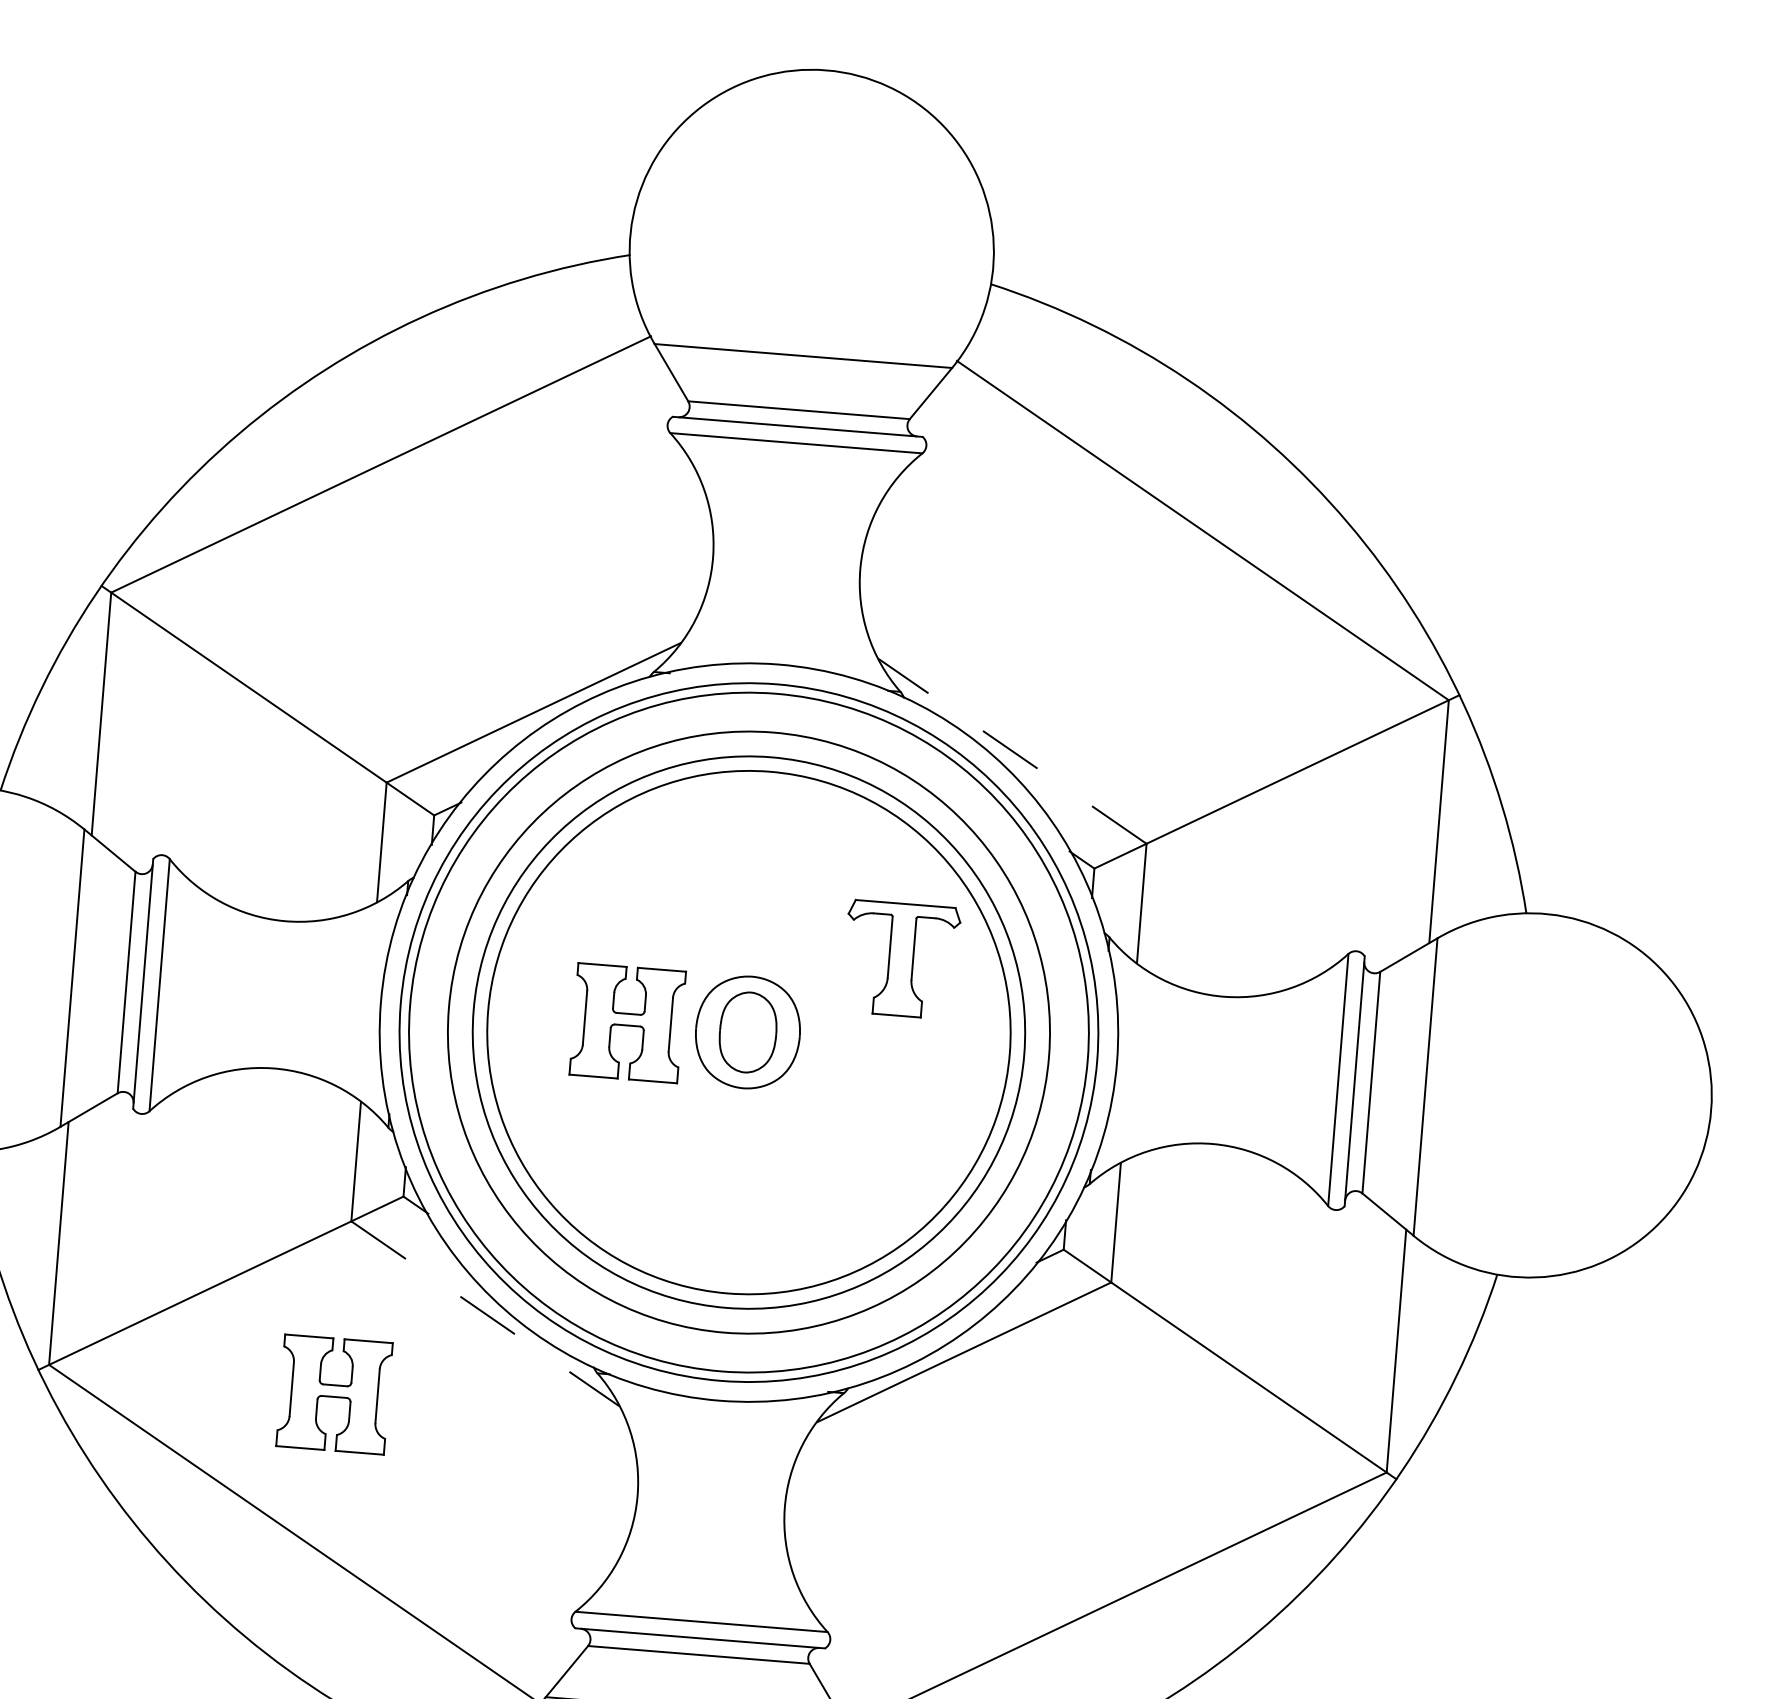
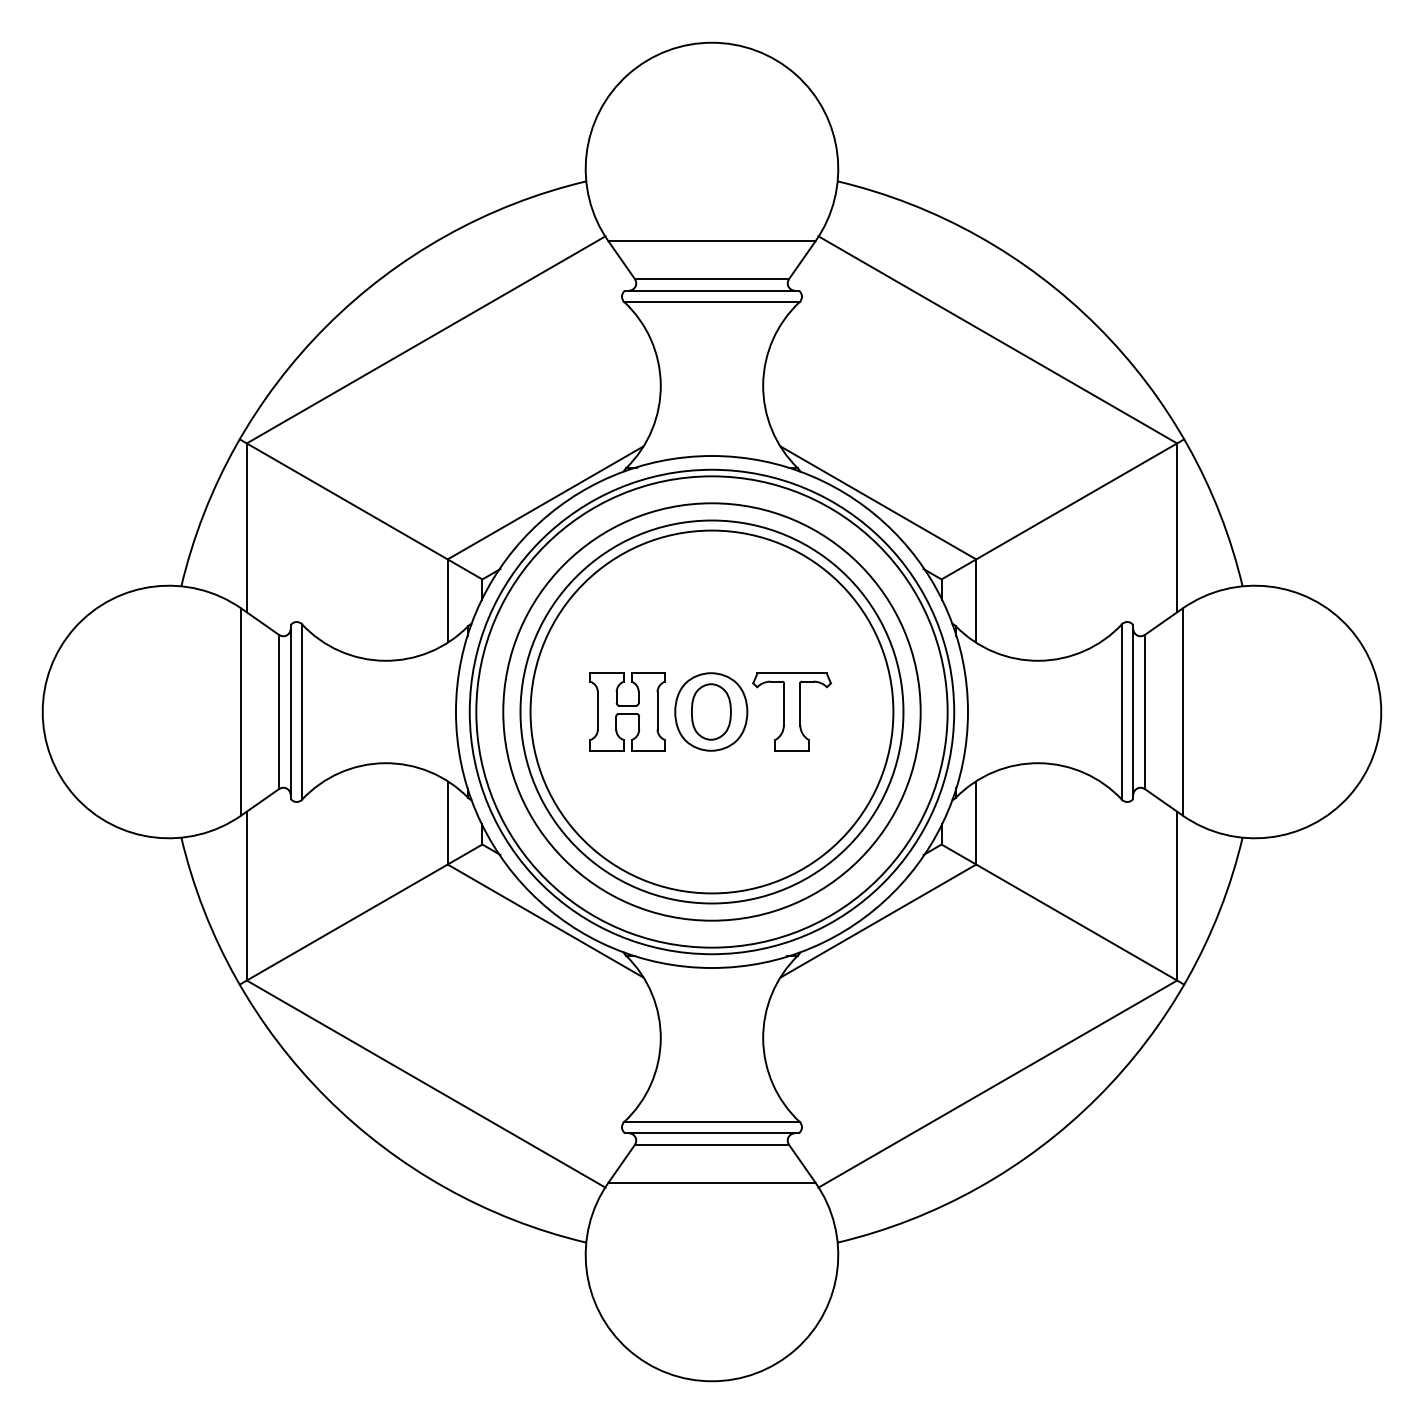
line: (1012, 752) -> (878, 503), dashed -> solid
part: (901, 958) -> (792, 711), moved
line: (485, 1313) -> (545, 920), dashed -> solid
part: (334, 1393) -> (445, 984), removed

